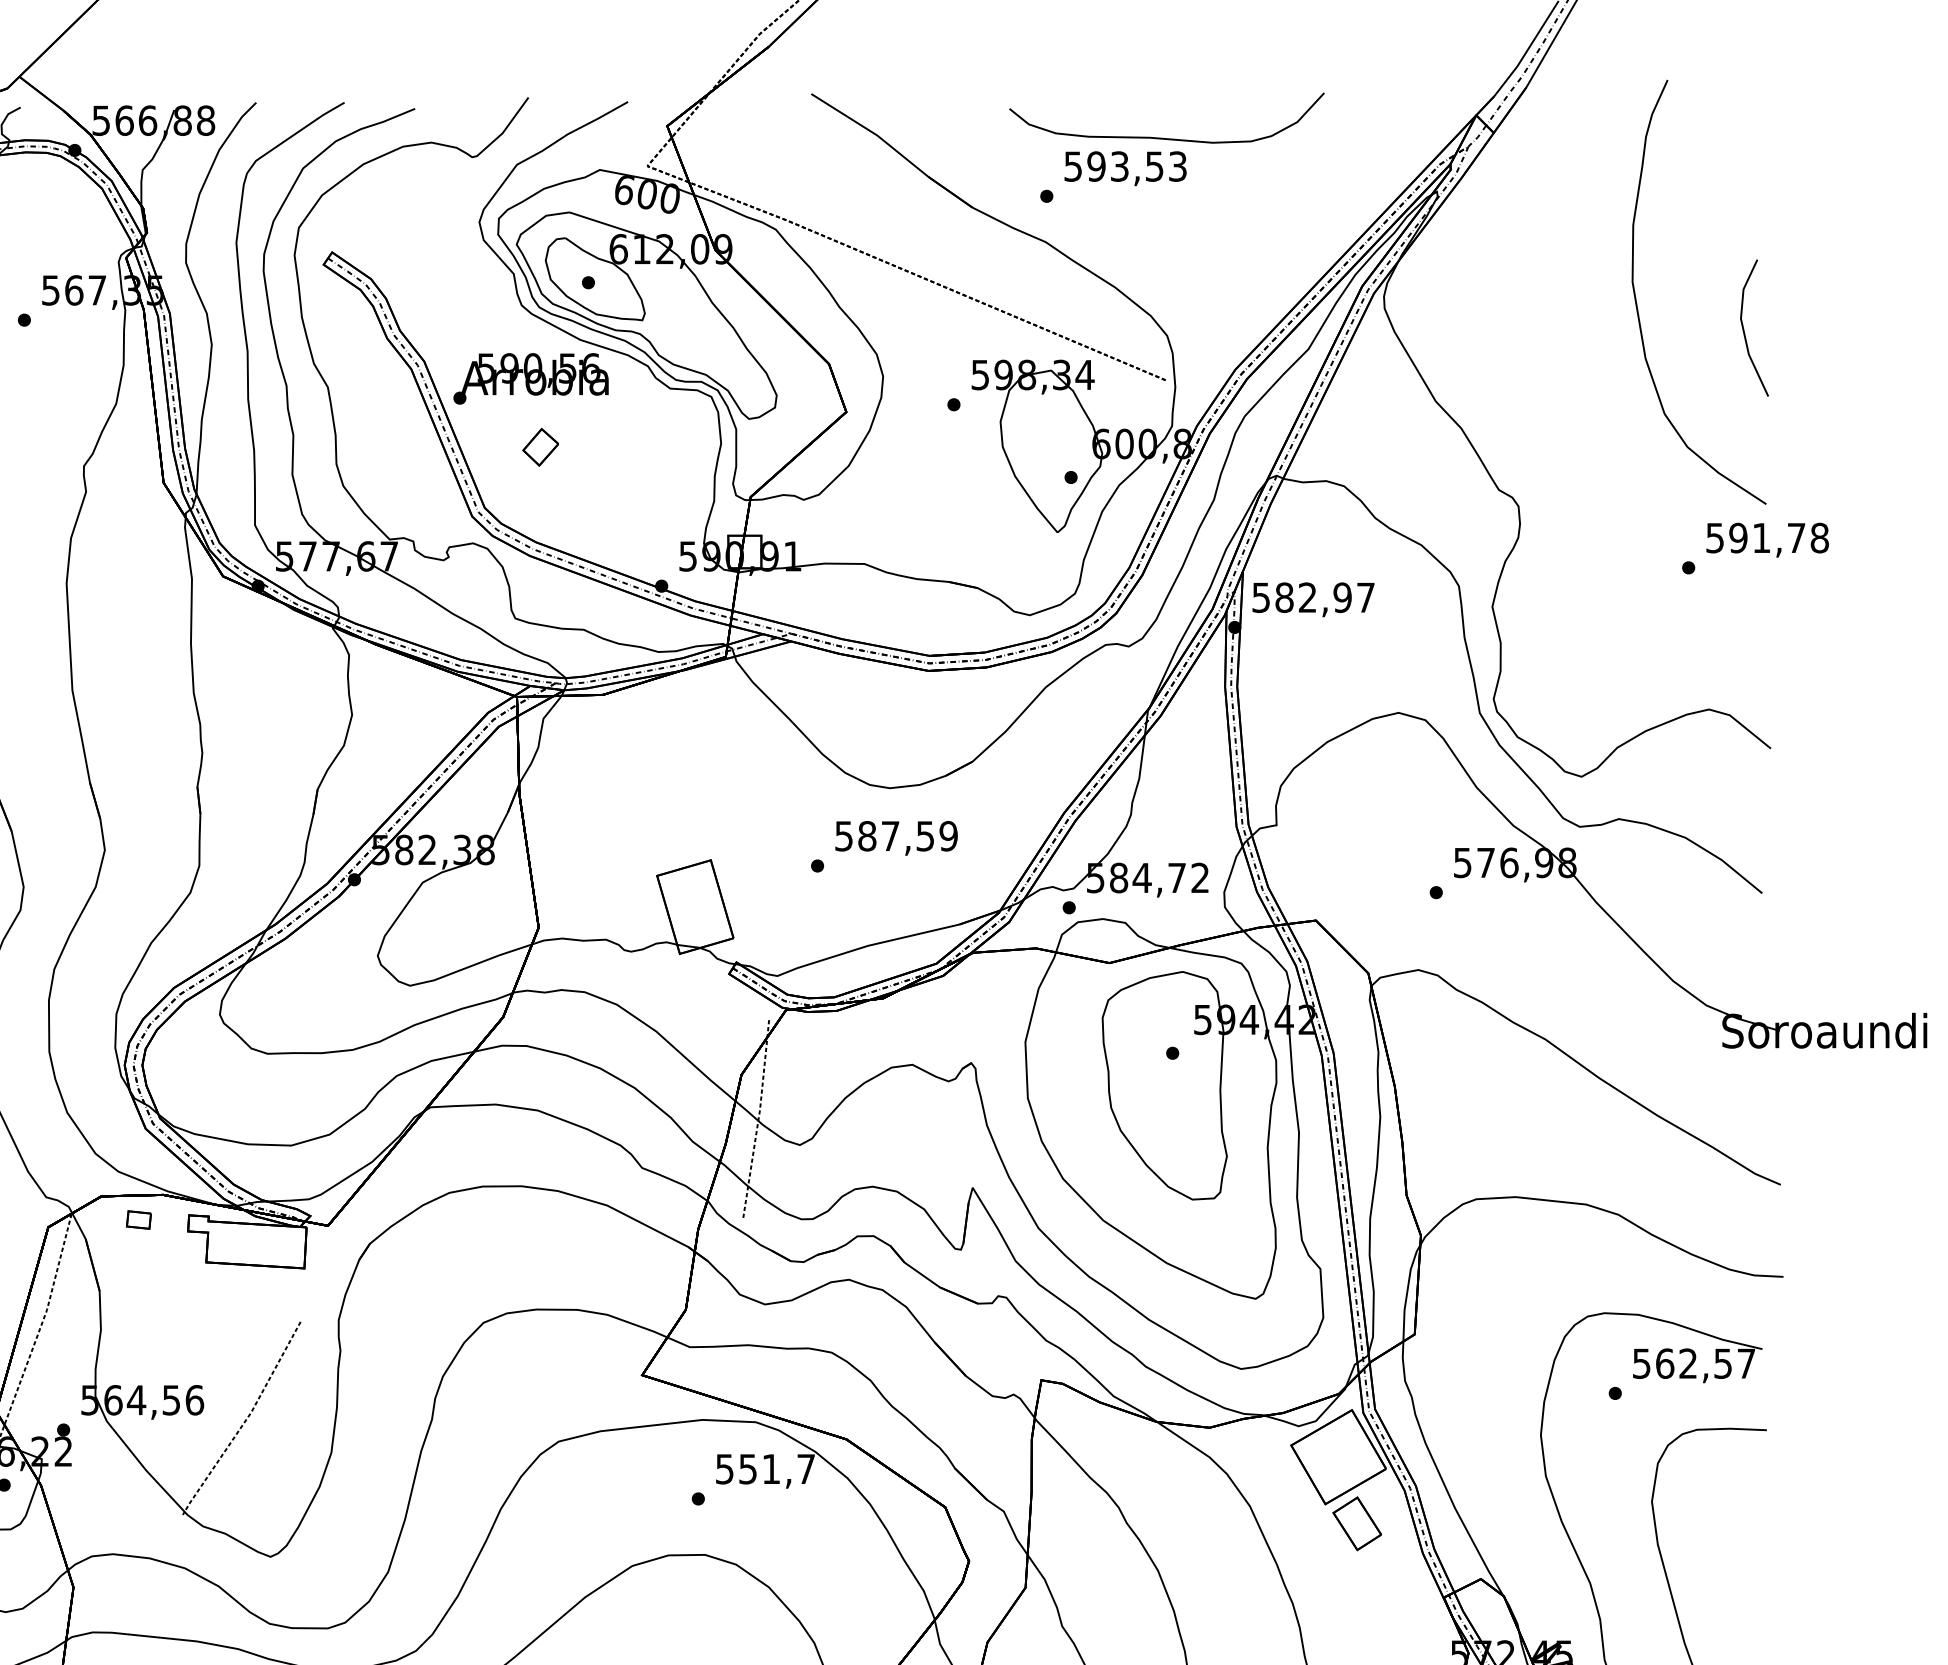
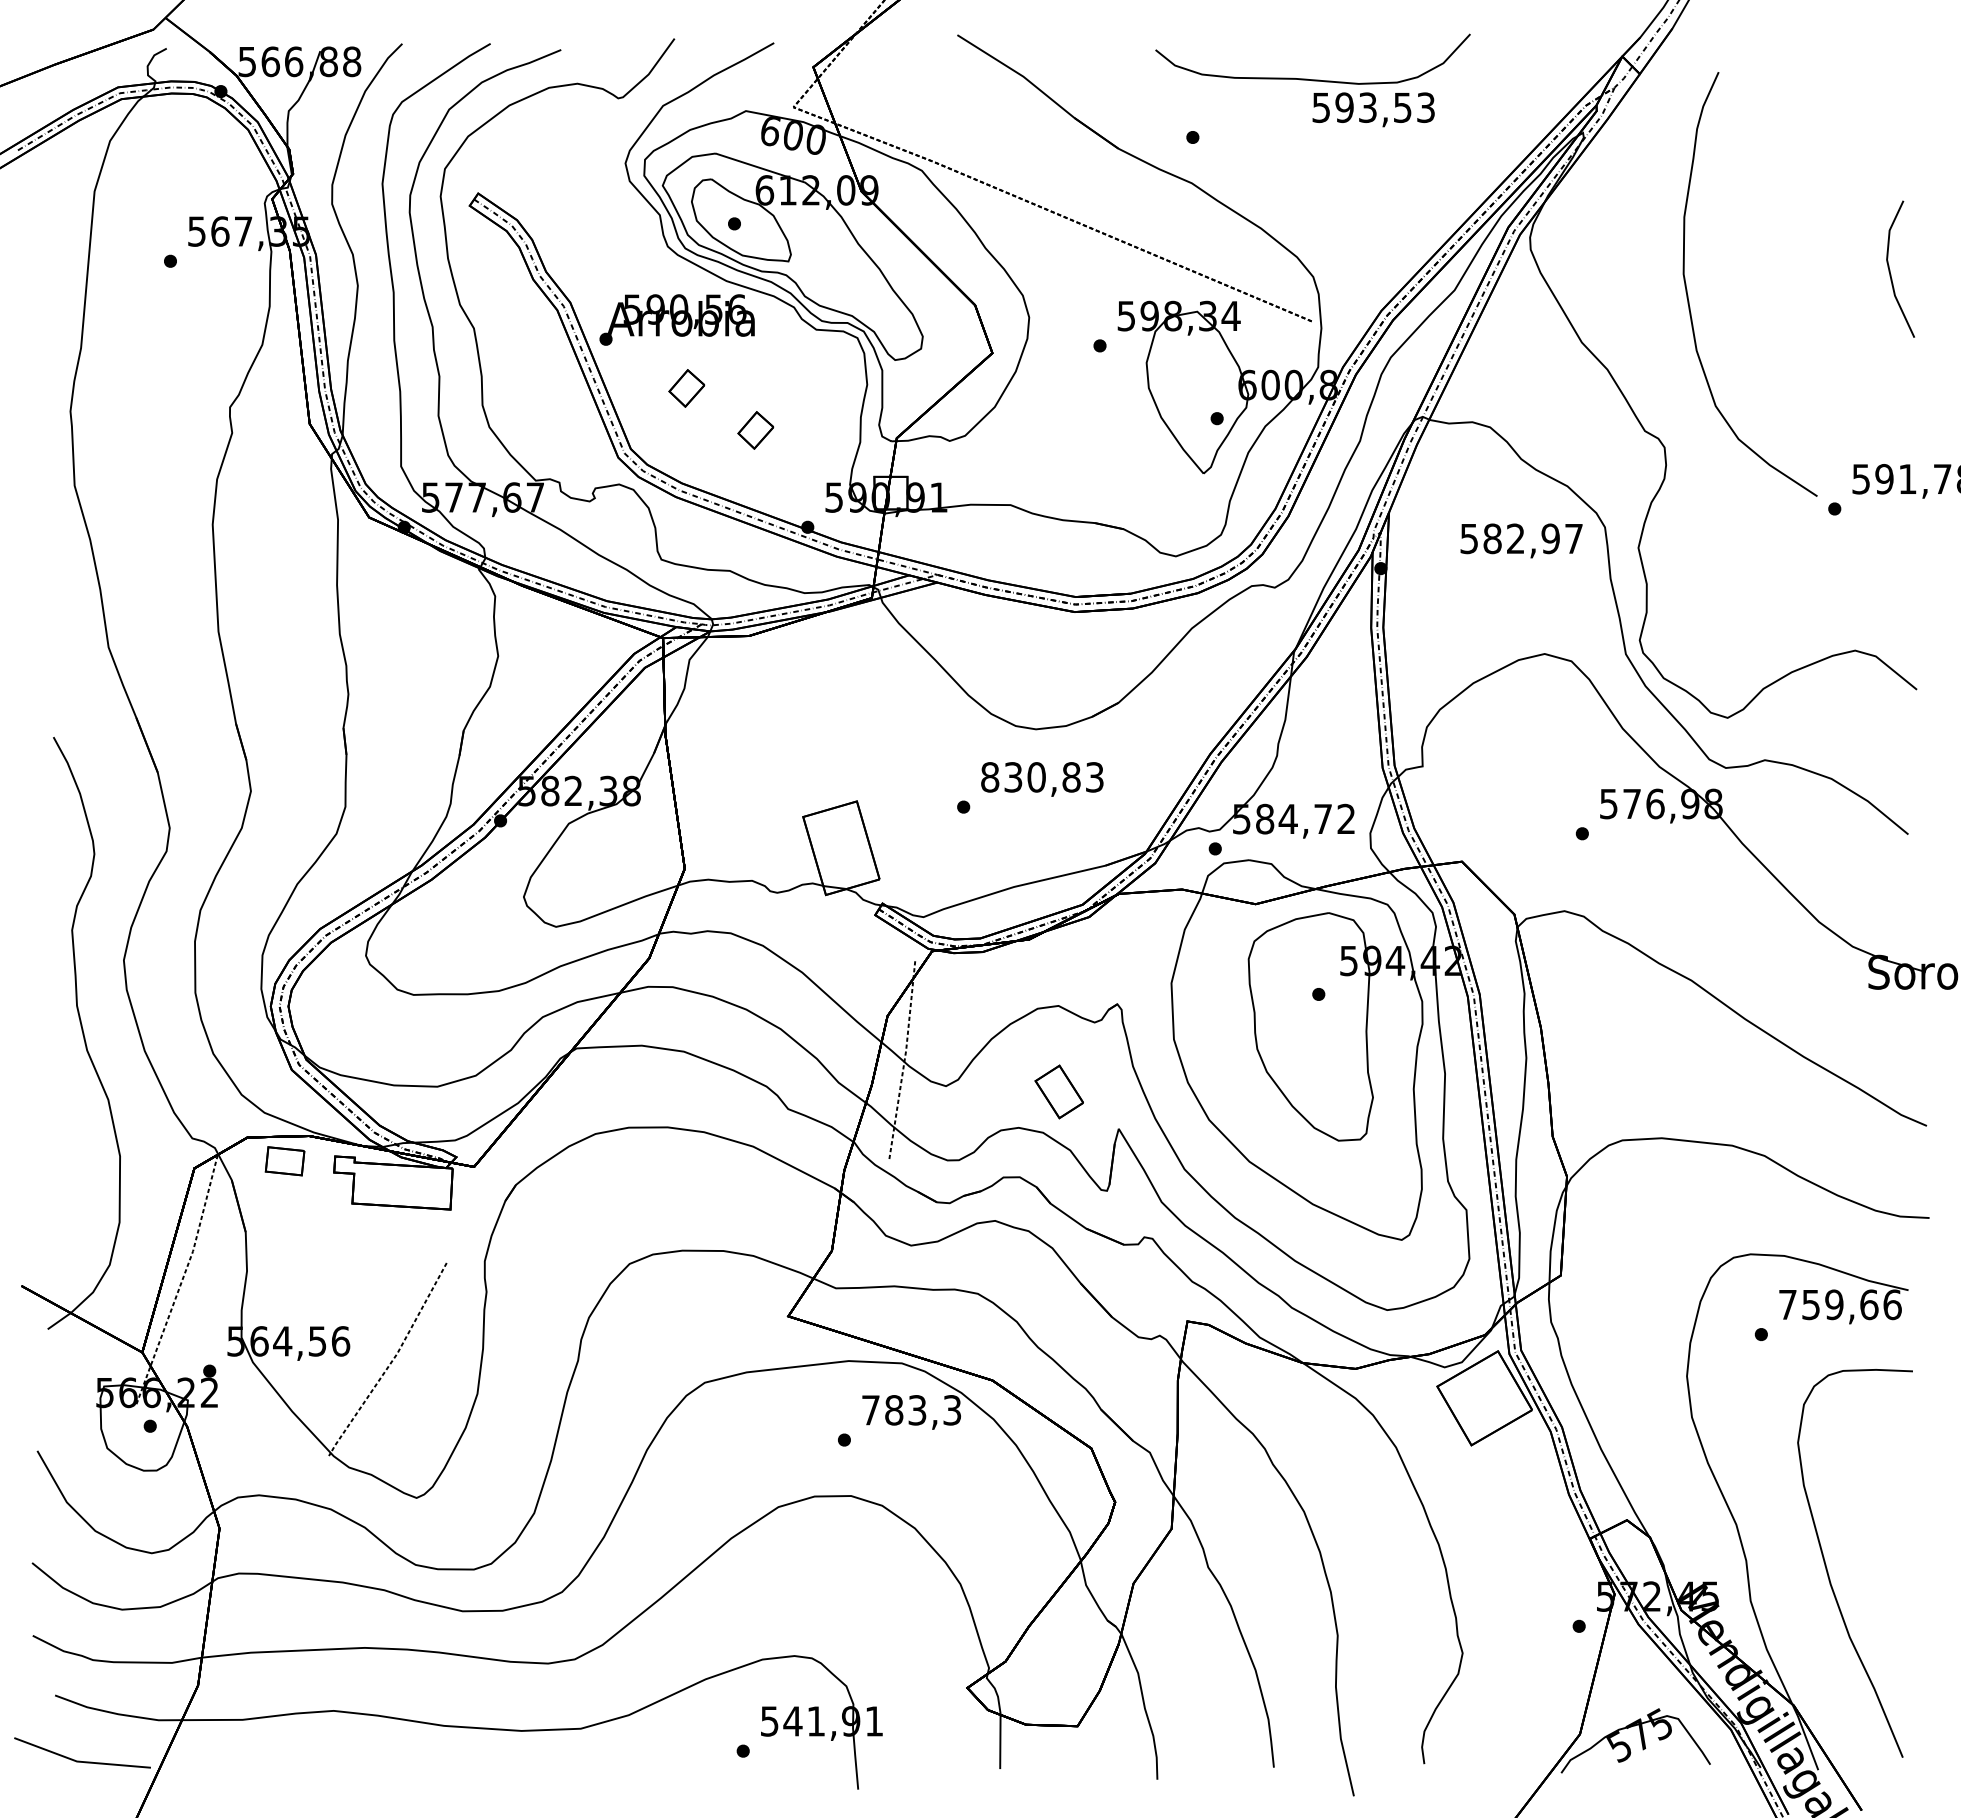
text: (1125, 168) -> (1373, 109), moved
curve: (1637, 303) -> (1688, 295), moved
part: (609, 489) -> (755, 430), added
text: (1313, 599) -> (1521, 540), moved
text: (896, 836) -> (1042, 777), 587,59 -> 830,83
part: (138, 1219) -> (284, 1160), size x1.6
text: (1694, 1363) -> (1840, 1304), 562,57 -> 759,66
text: (765, 1469) -> (911, 1410), 551,7 -> 783,3
part: (1356, 1523) -> (1058, 1091), moved

